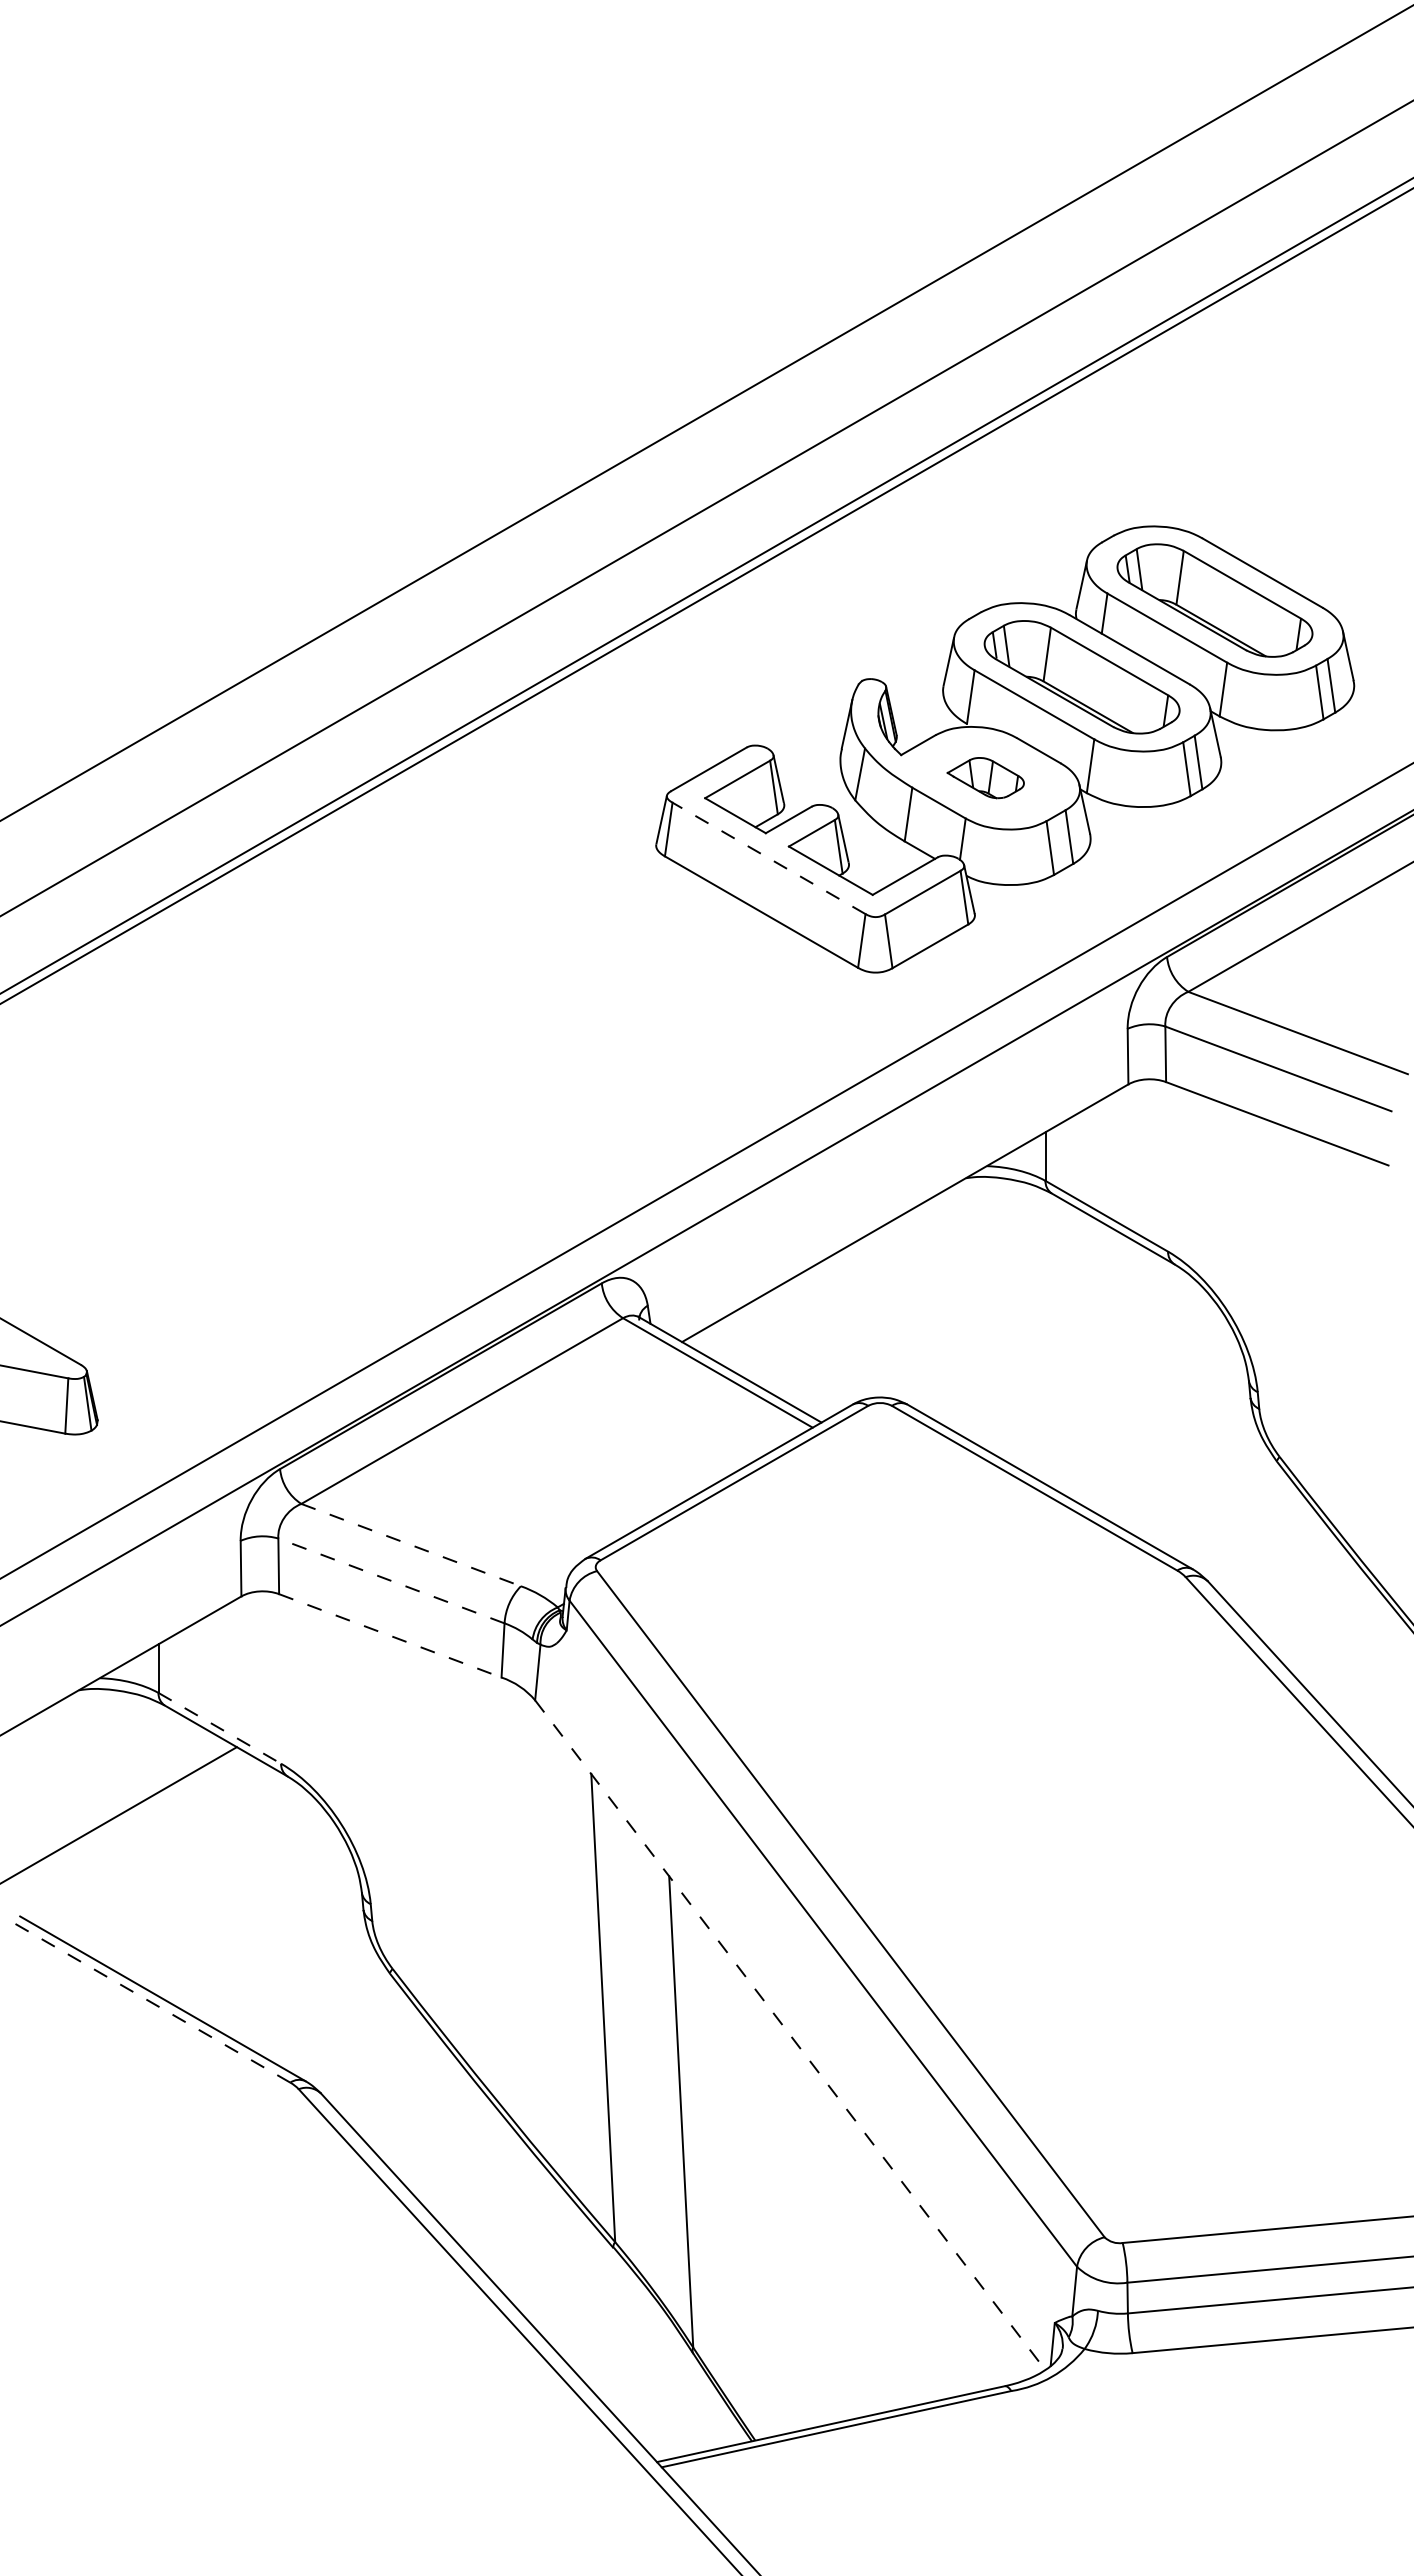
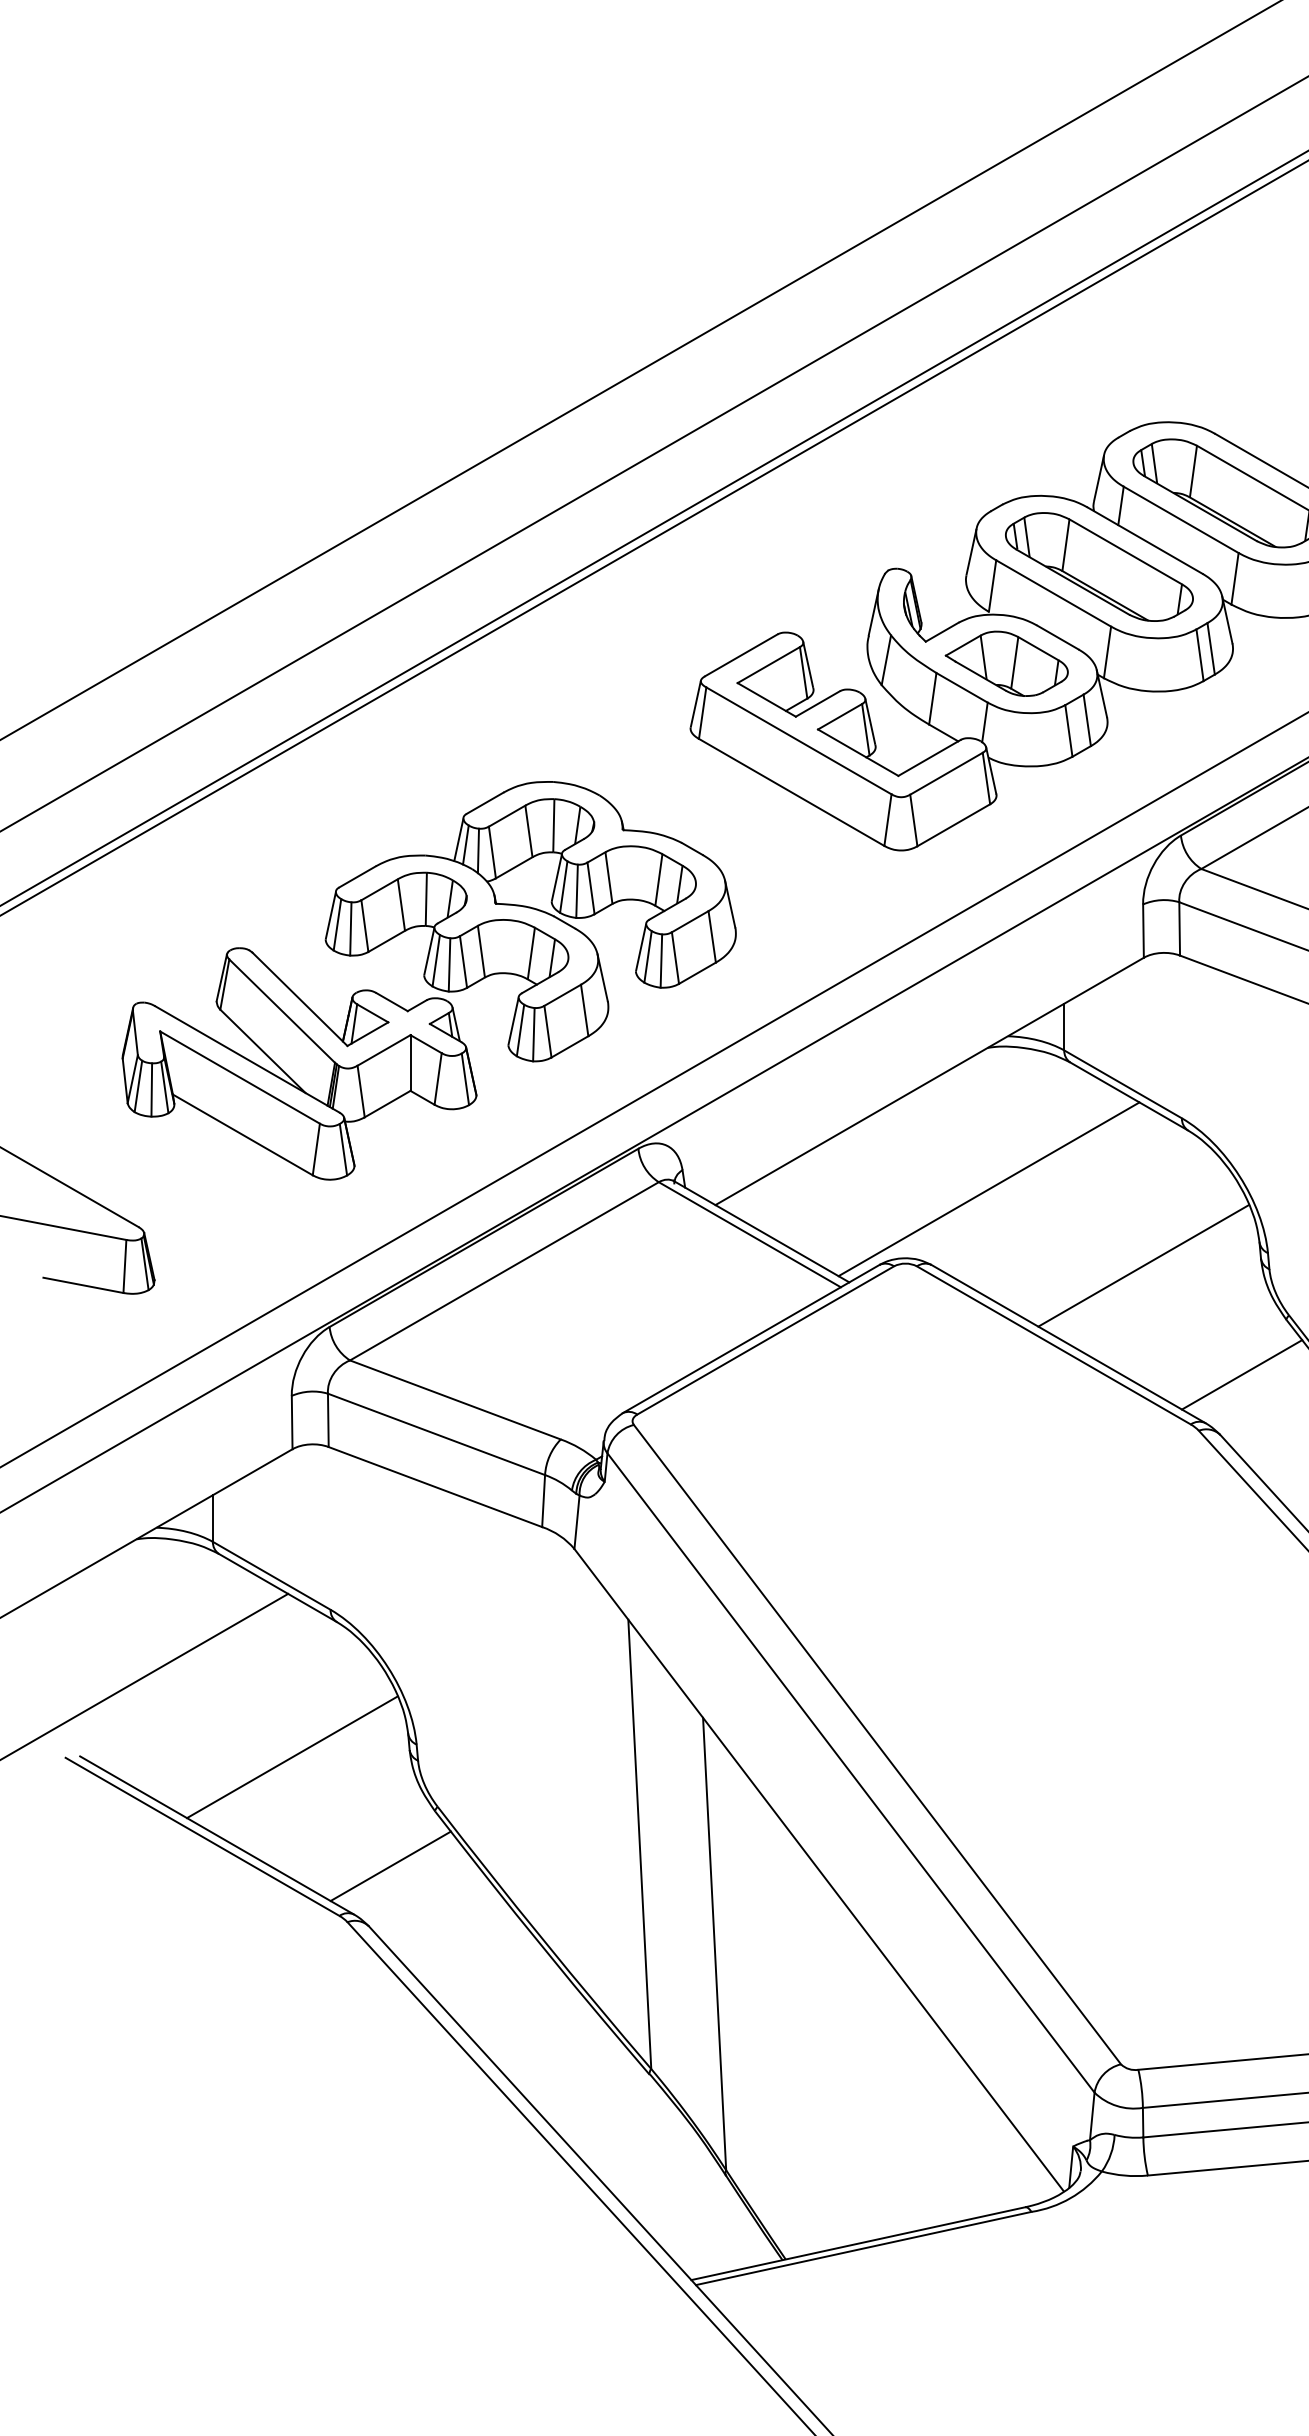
part: (985, 777) -> (1006, 663), size x1.67
line: (768, 858) -> (798, 740), dashed -> solid
part: (383, 1108) -> (428, 980), added
line: (966, 1325) -> (988, 1189), added
line: (1128, 1404) -> (1143, 1265), added
line: (1230, 1518) -> (1241, 1374), added
line: (411, 1545) -> (455, 1400), dashed -> solid
line: (391, 1580) -> (436, 1433), dashed -> solid
line: (390, 1635) -> (435, 1486), dashed -> solid
line: (219, 1728) -> (271, 1575), dashed -> solid
line: (241, 1917) -> (292, 1757), added
line: (147, 2000) -> (202, 1837), dashed -> solid
line: (343, 2030) -> (390, 1865), added
line: (790, 2034) -> (819, 1869), dashed -> solid

